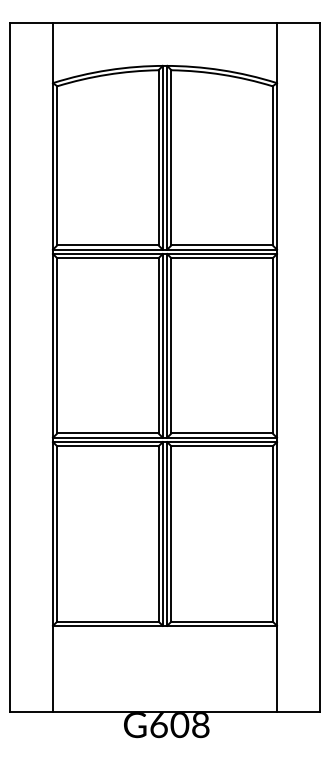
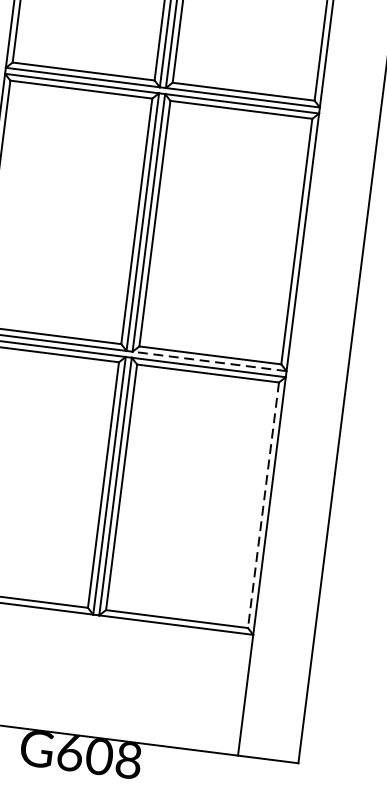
line: (222, 437) -> (210, 361), solid -> dashed
line: (272, 533) -> (263, 504), solid -> dashed

